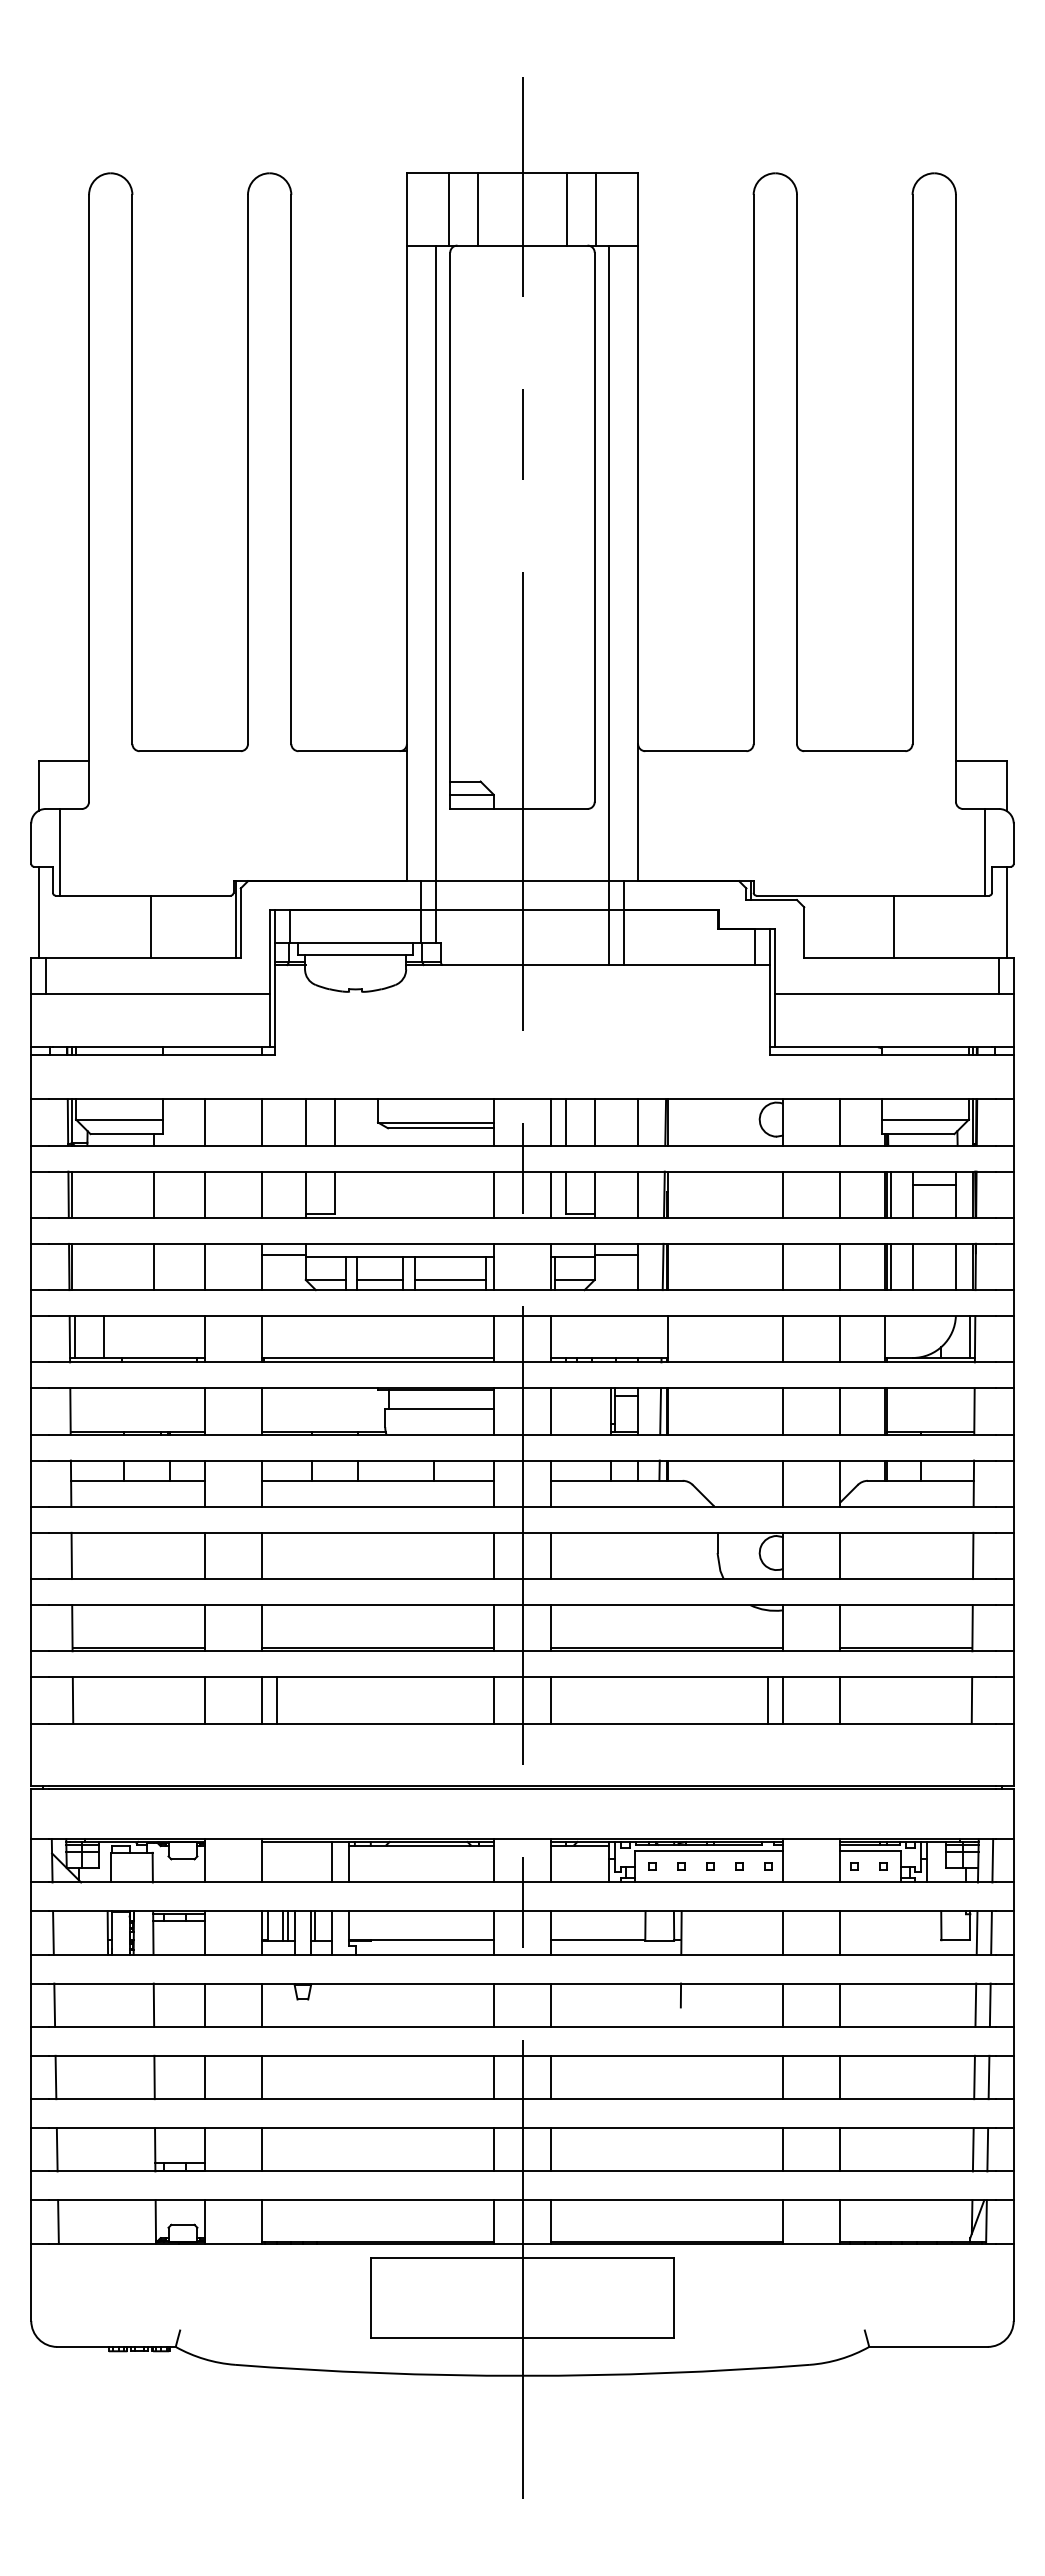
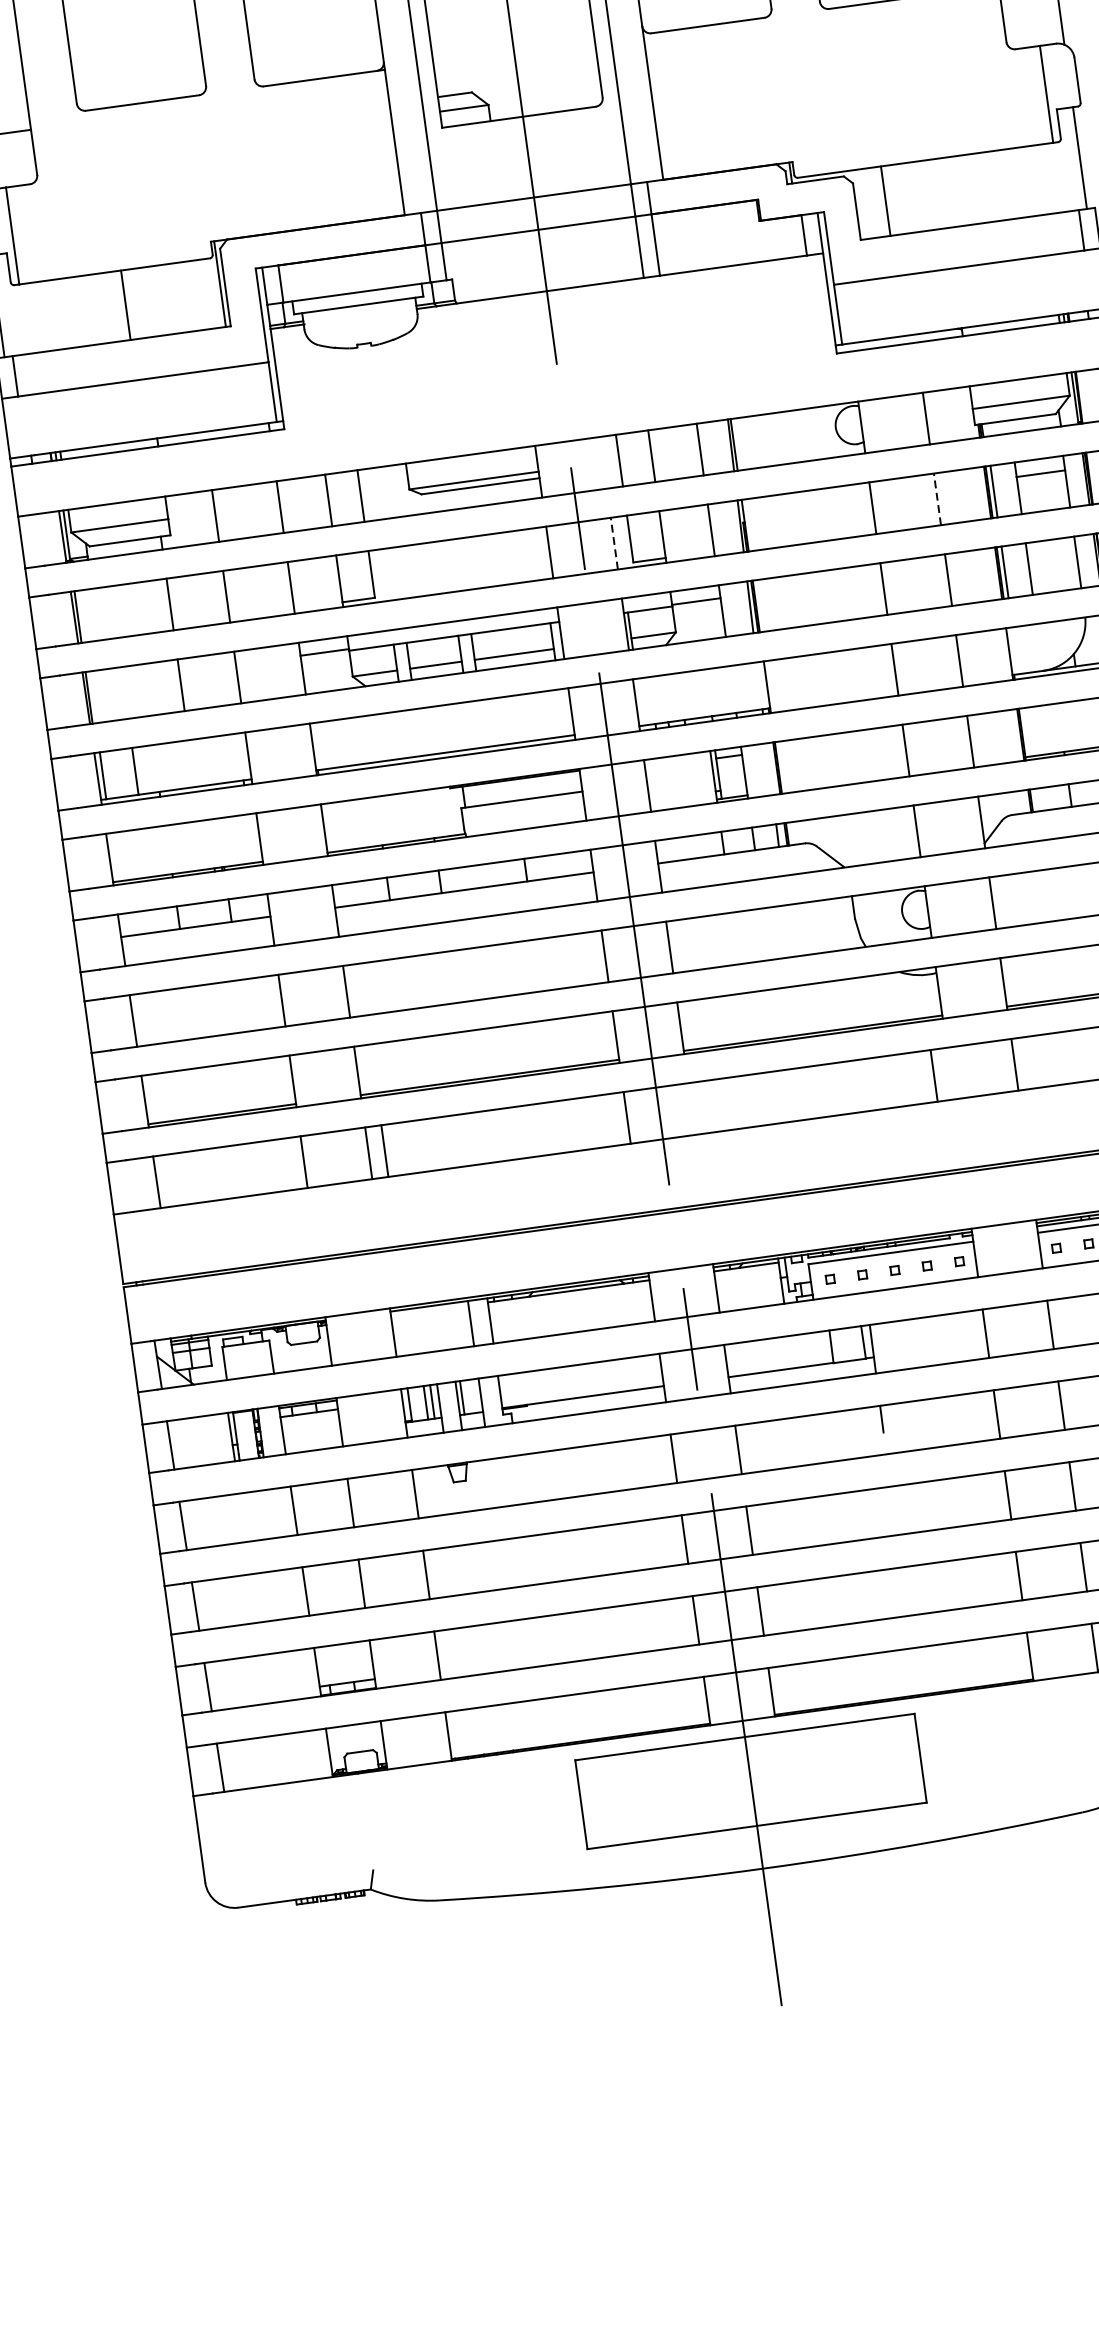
line: (893, 926) -> (885, 200), moved
line: (551, 1122) -> (603, 462), removed
line: (551, 1194) -> (614, 543), solid -> dashed
line: (840, 1194) -> (937, 499), solid -> dashed
line: (660, 1411) -> (769, 769), removed
line: (551, 1700) -> (691, 1109), removed
line: (782, 1700) -> (950, 1073), removed

